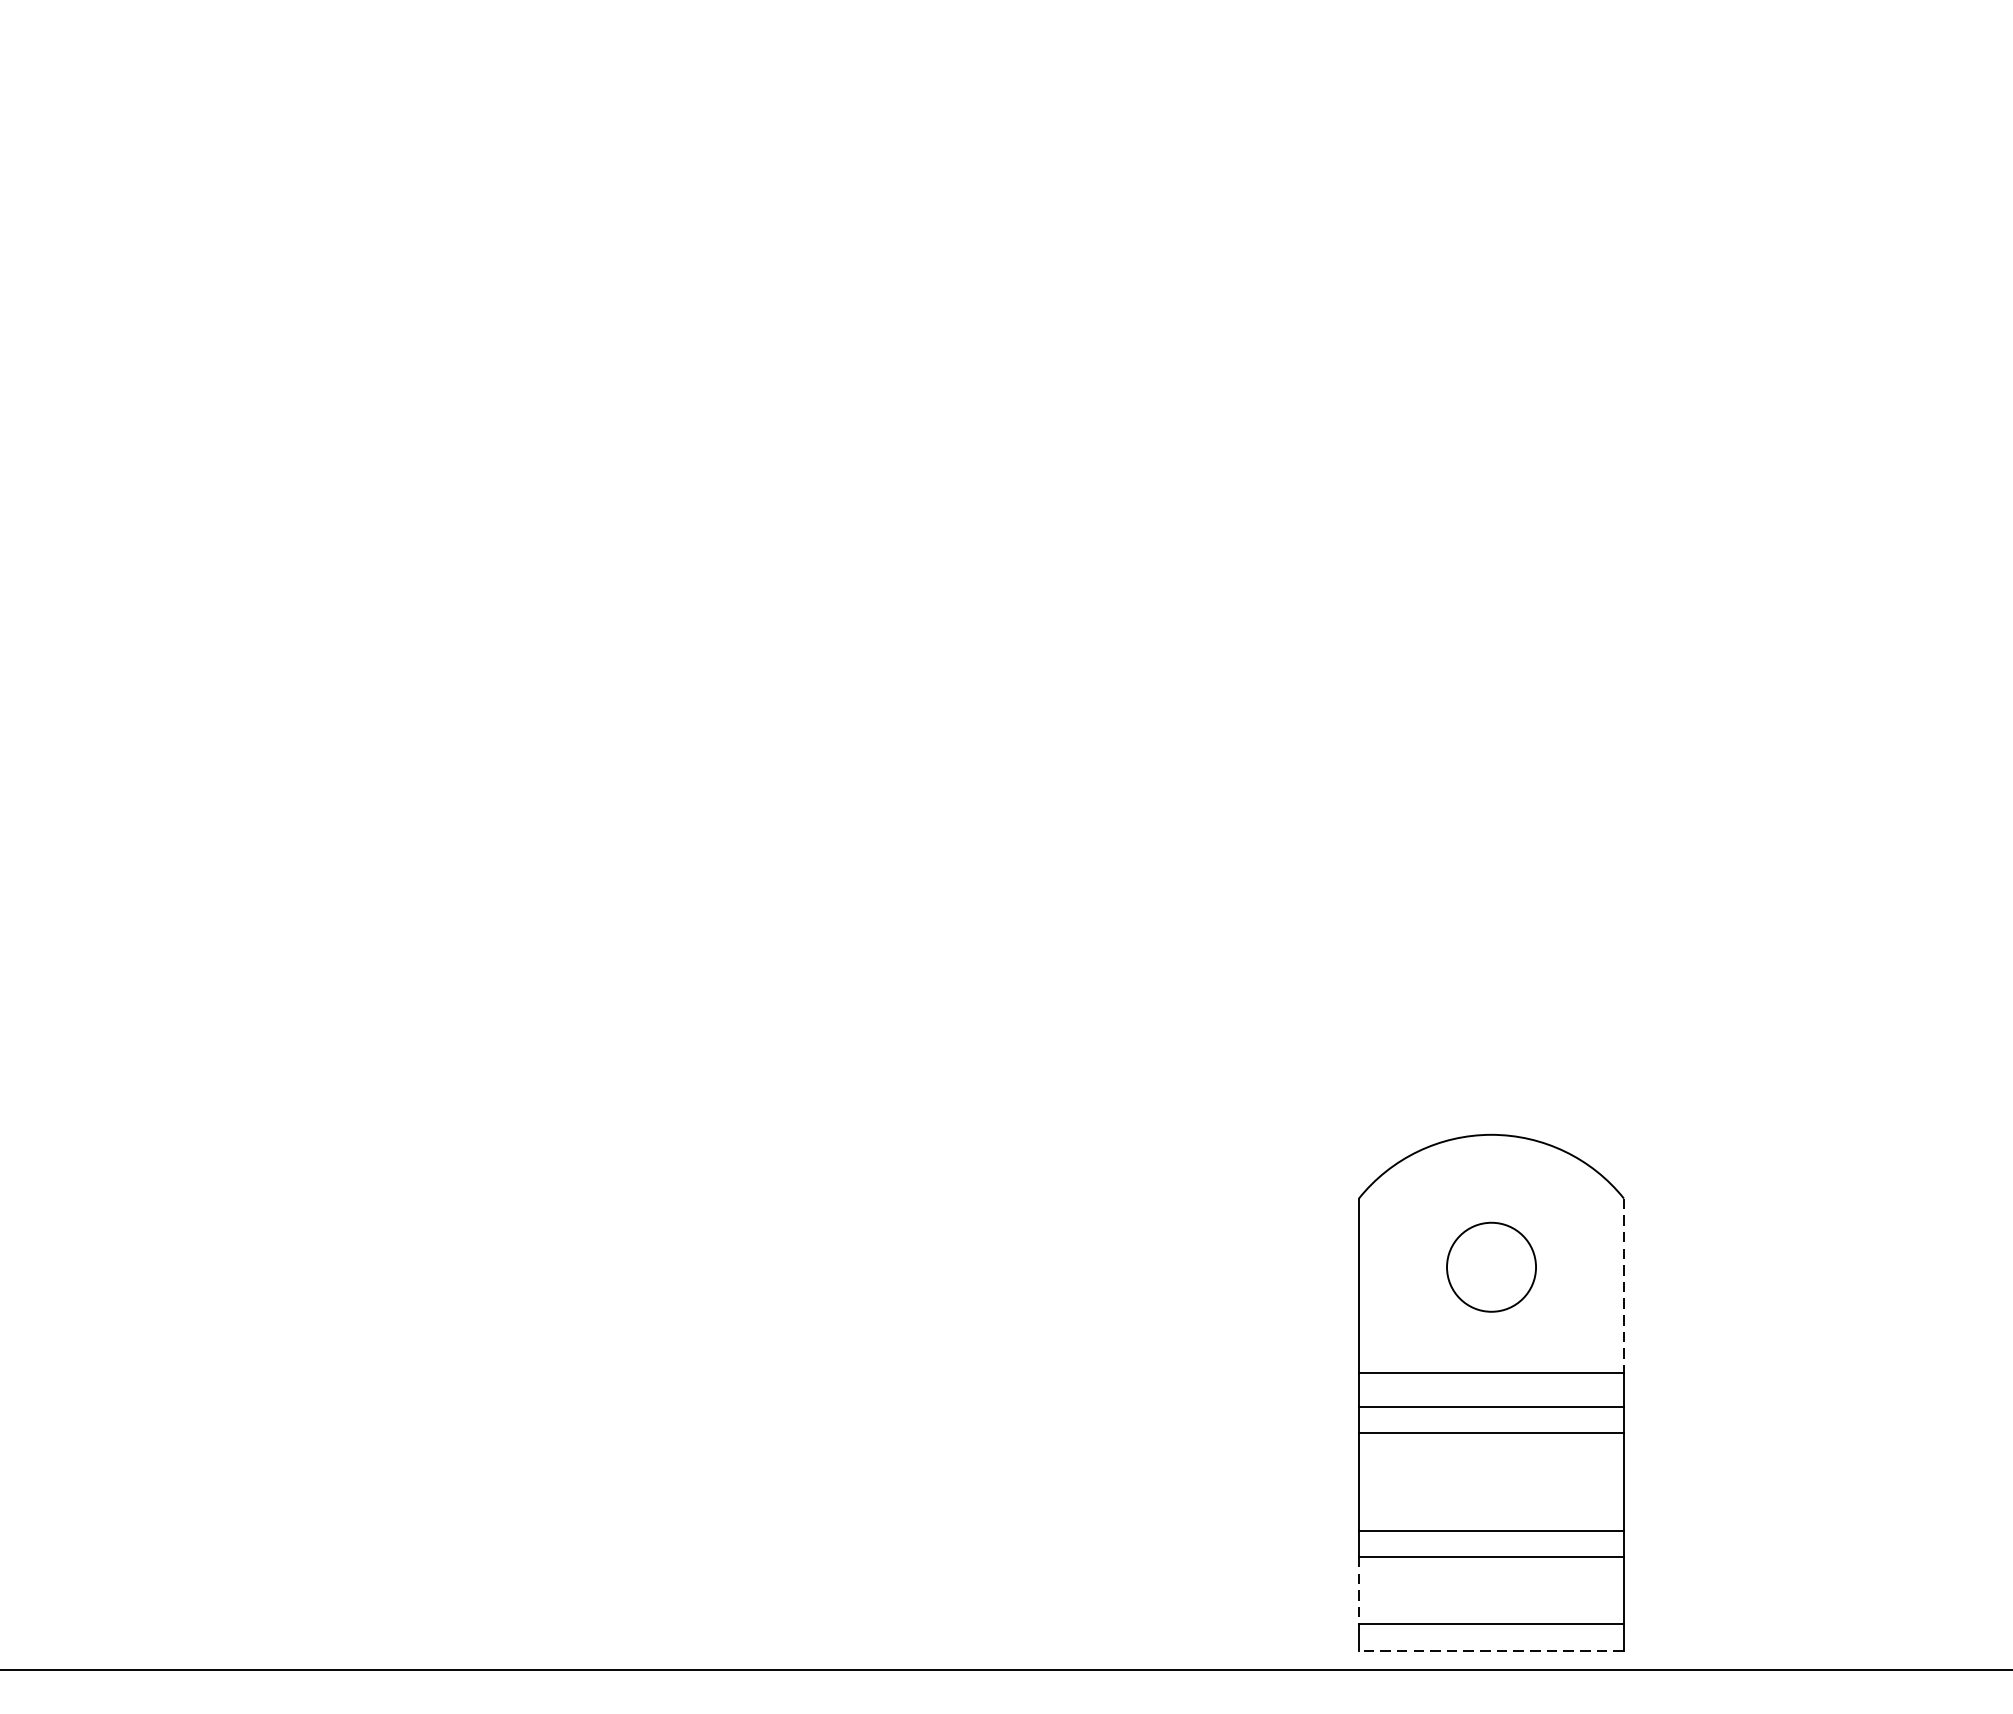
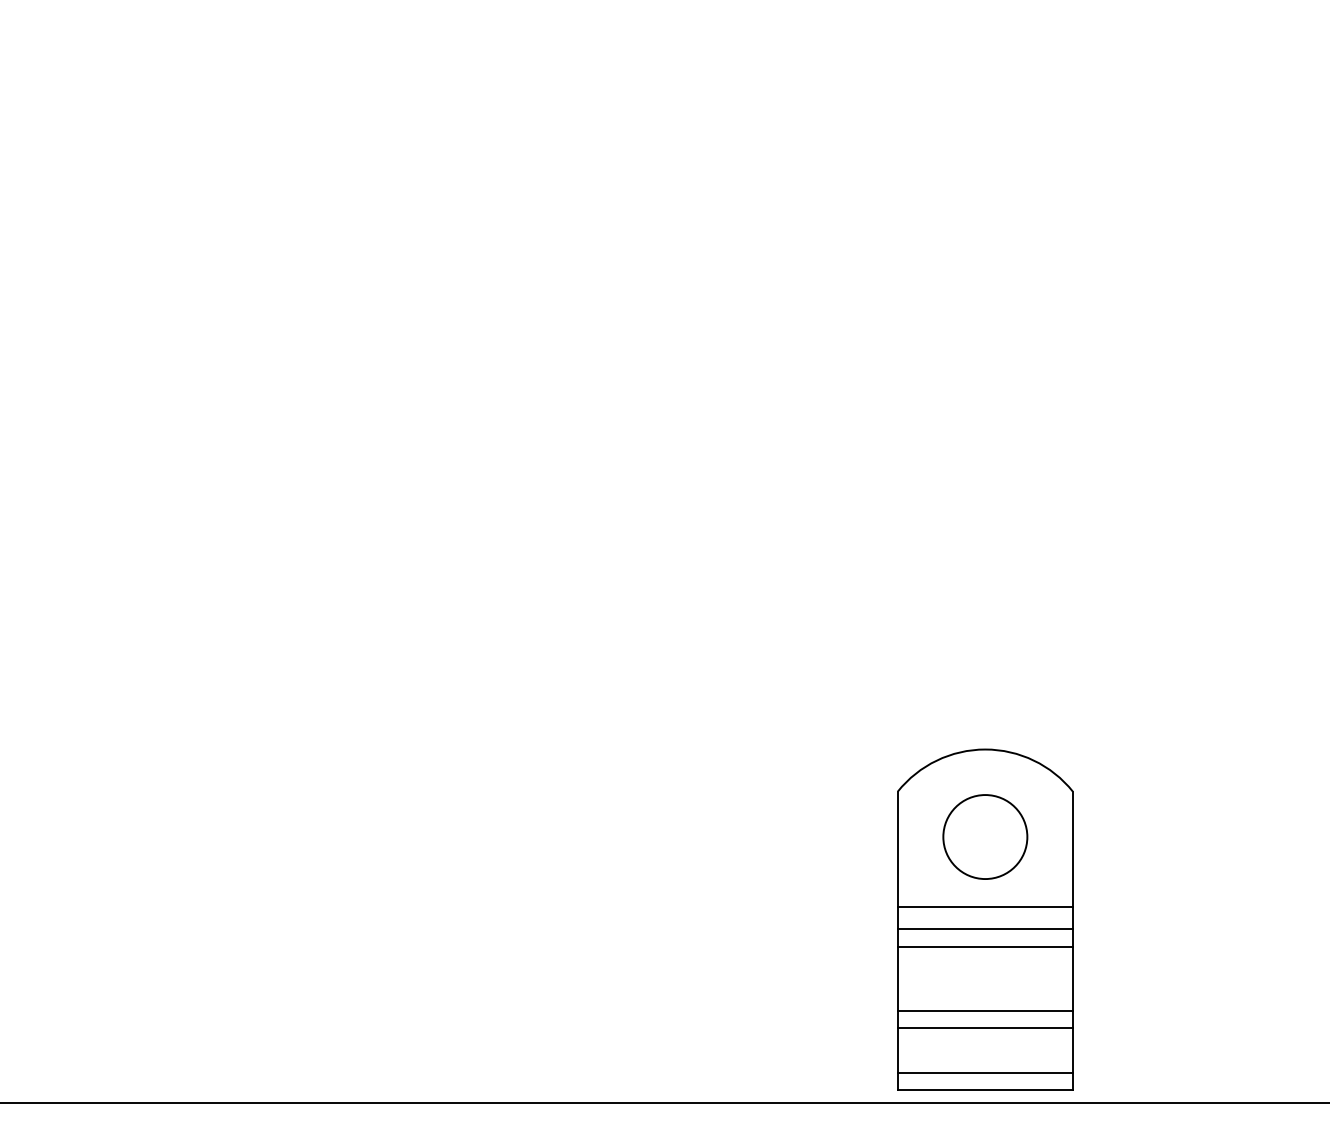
circle: (1491, 1266) -> (985, 836), size x1.43
line: (1623, 1286) -> (1072, 849), dashed -> solid
line: (1358, 1591) -> (897, 1051), dashed -> solid
line: (1491, 1650) -> (985, 1090), dashed -> solid

